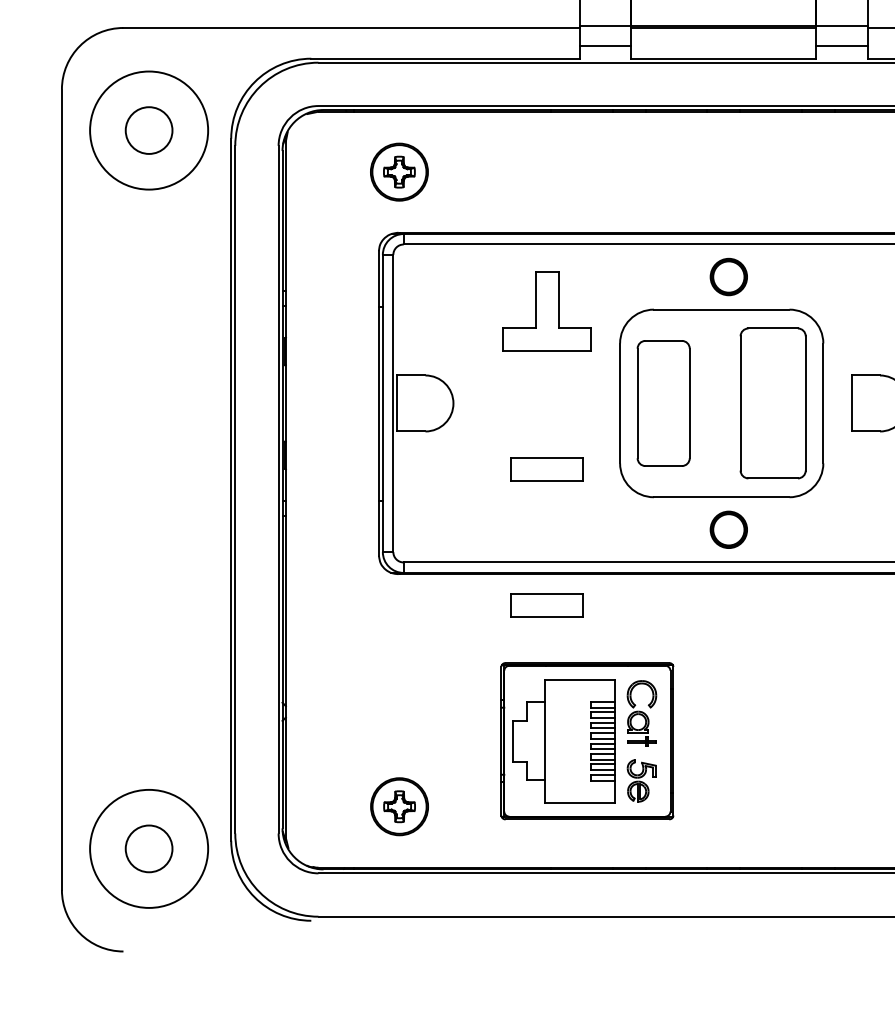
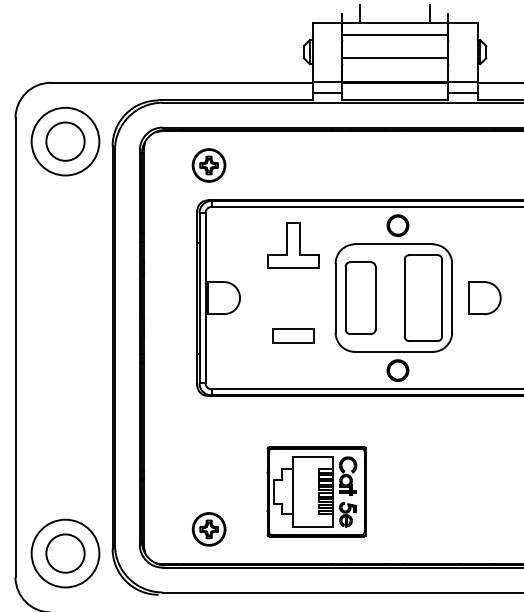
circle: (149, 130) -> (65, 141), size x1.43
part: (546, 604) -> (293, 413), removed
circle: (149, 848) -> (65, 553), size x1.43

